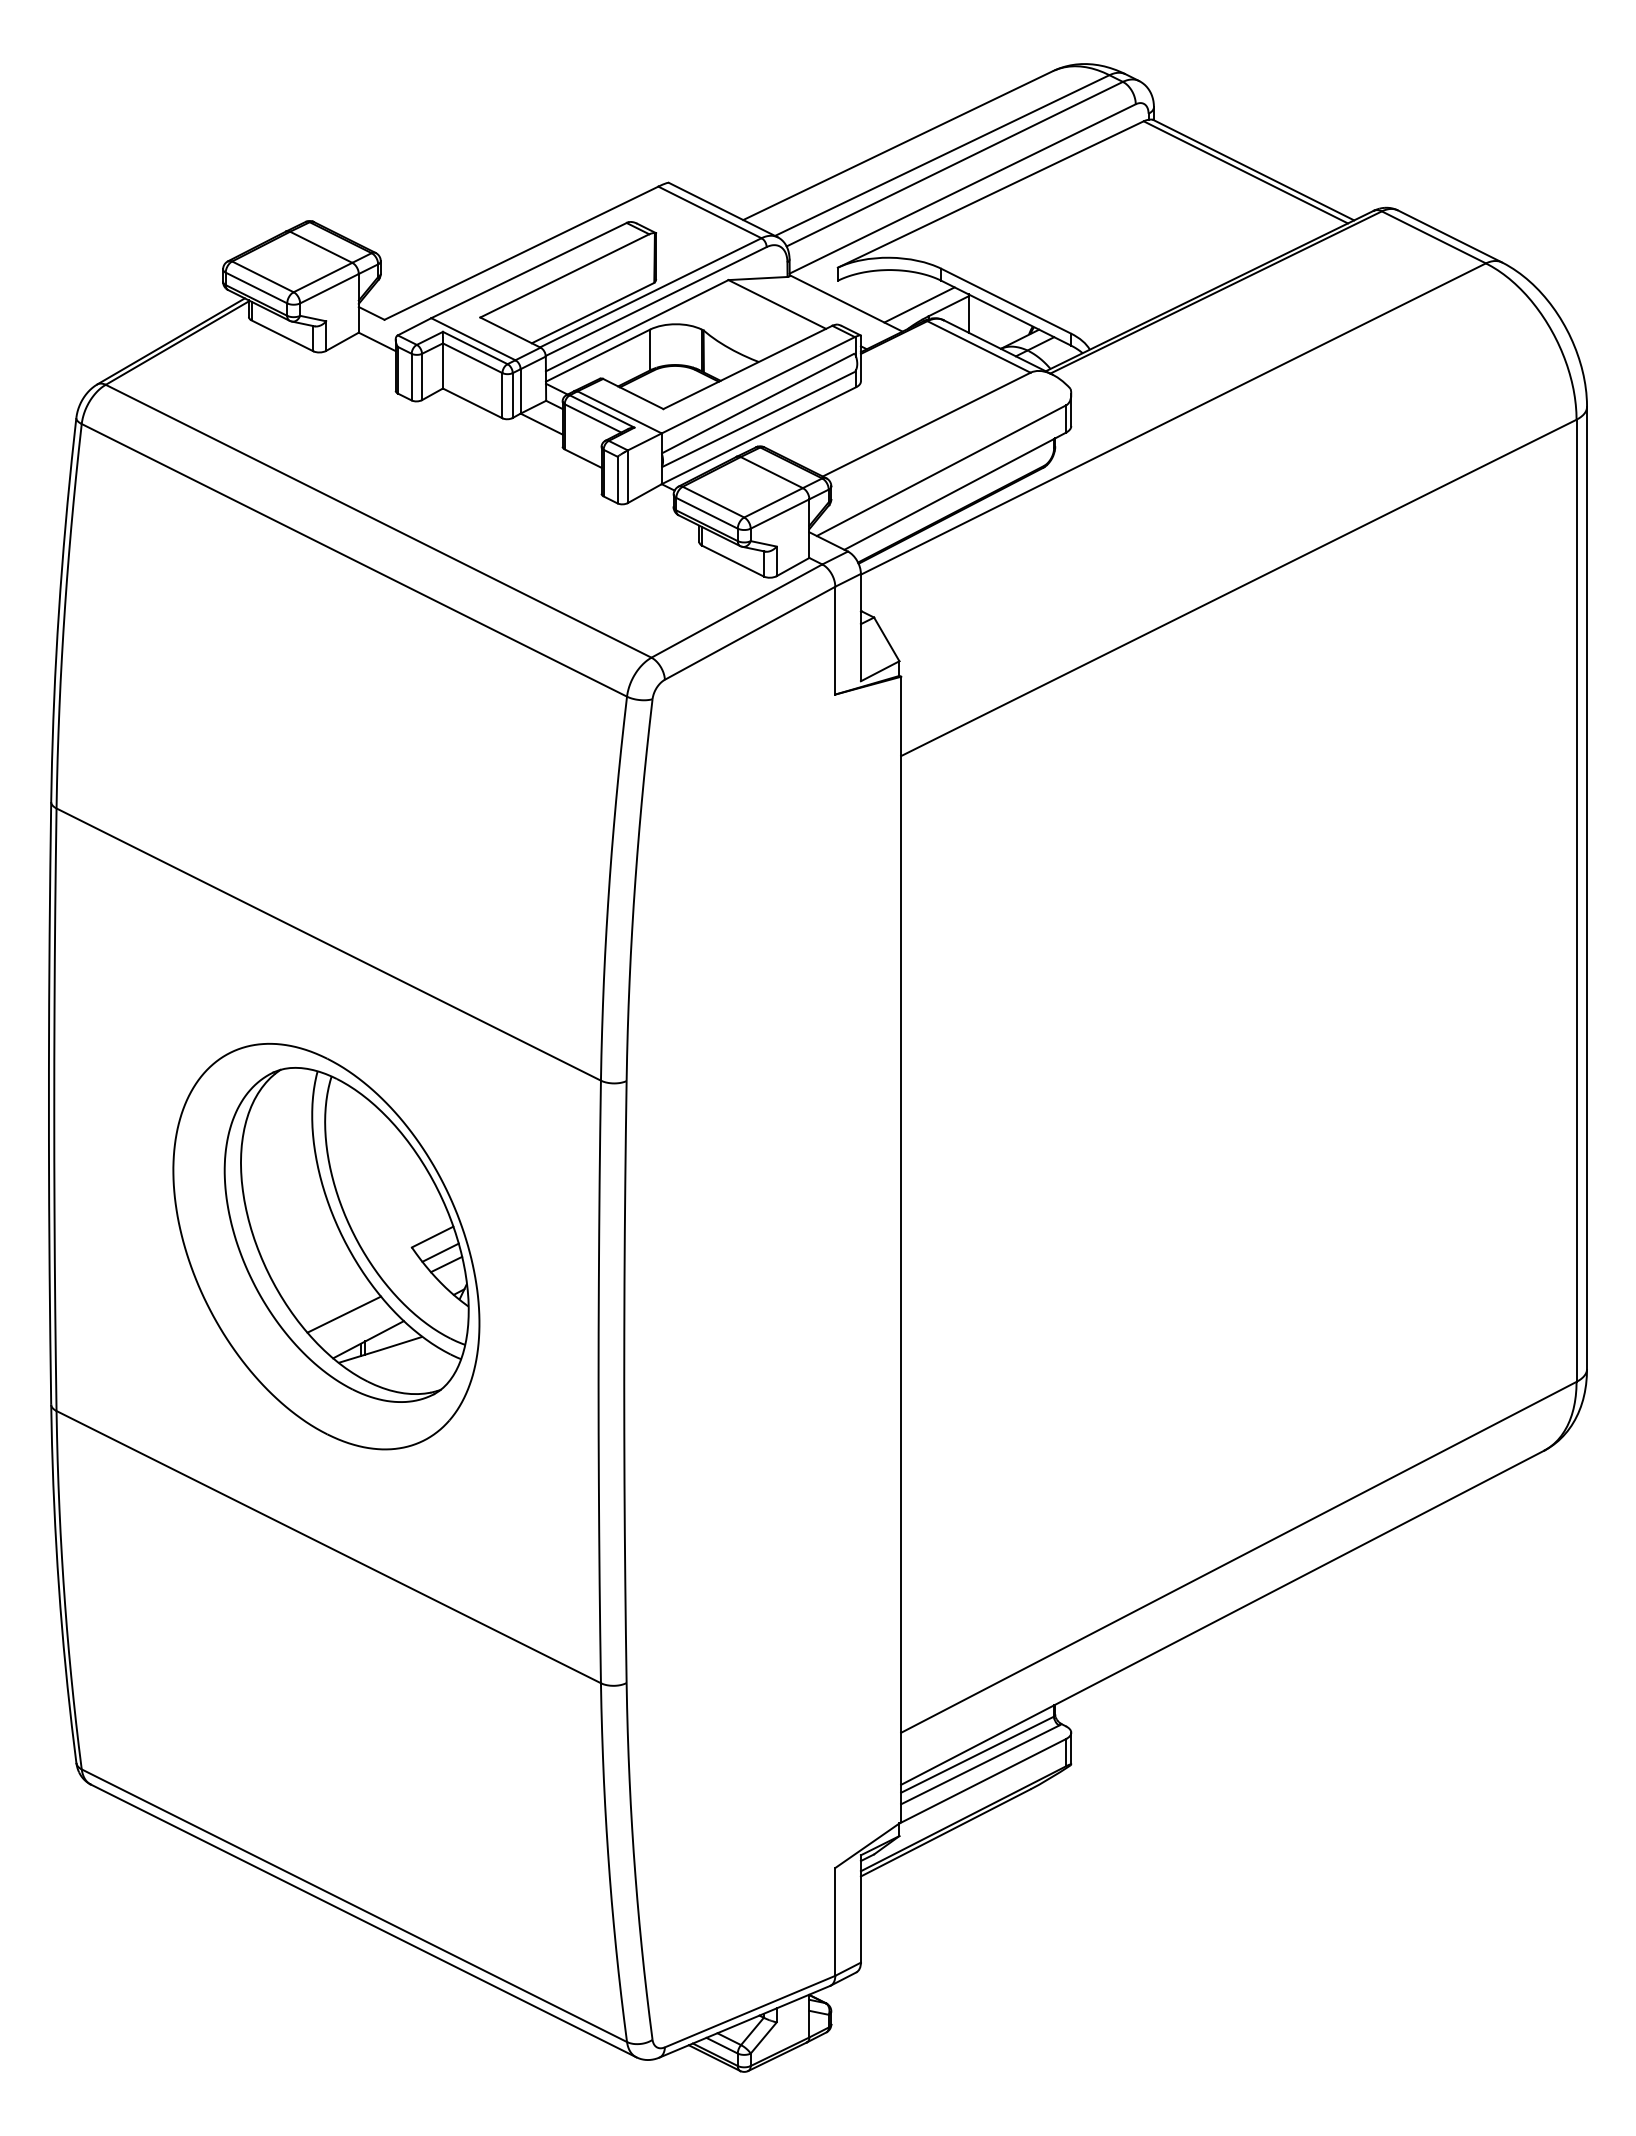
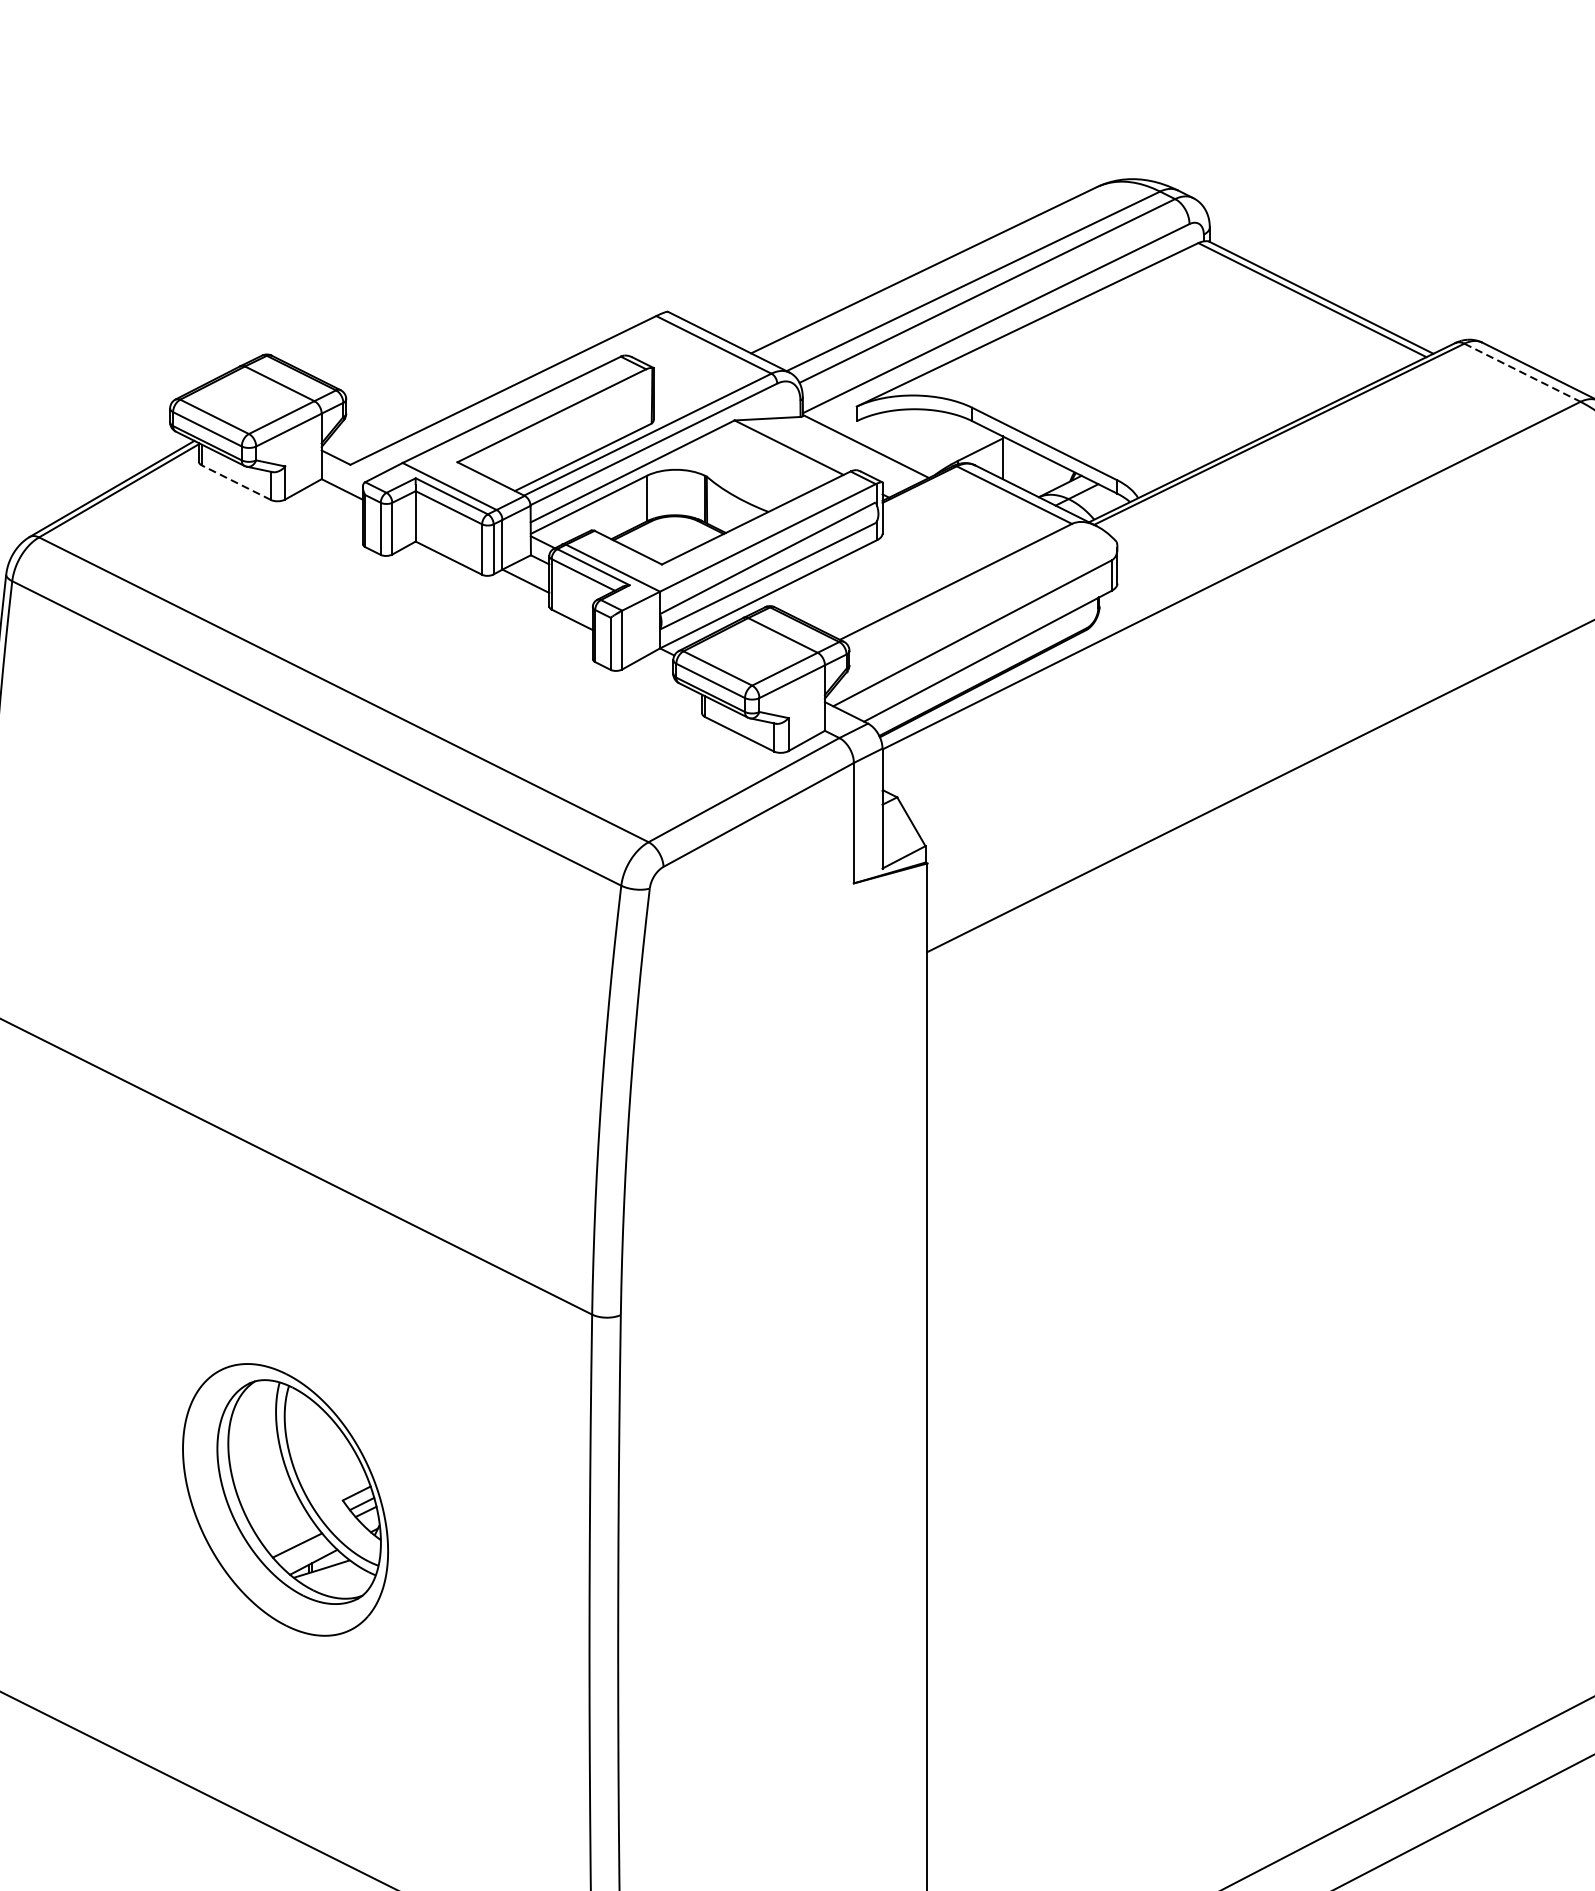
line: (1434, 237) -> (1523, 372), solid -> dashed
line: (919, 304) -> (947, 447), removed
line: (282, 335) -> (236, 482), solid -> dashed
part: (326, 1246) -> (285, 1499), size x0.6

